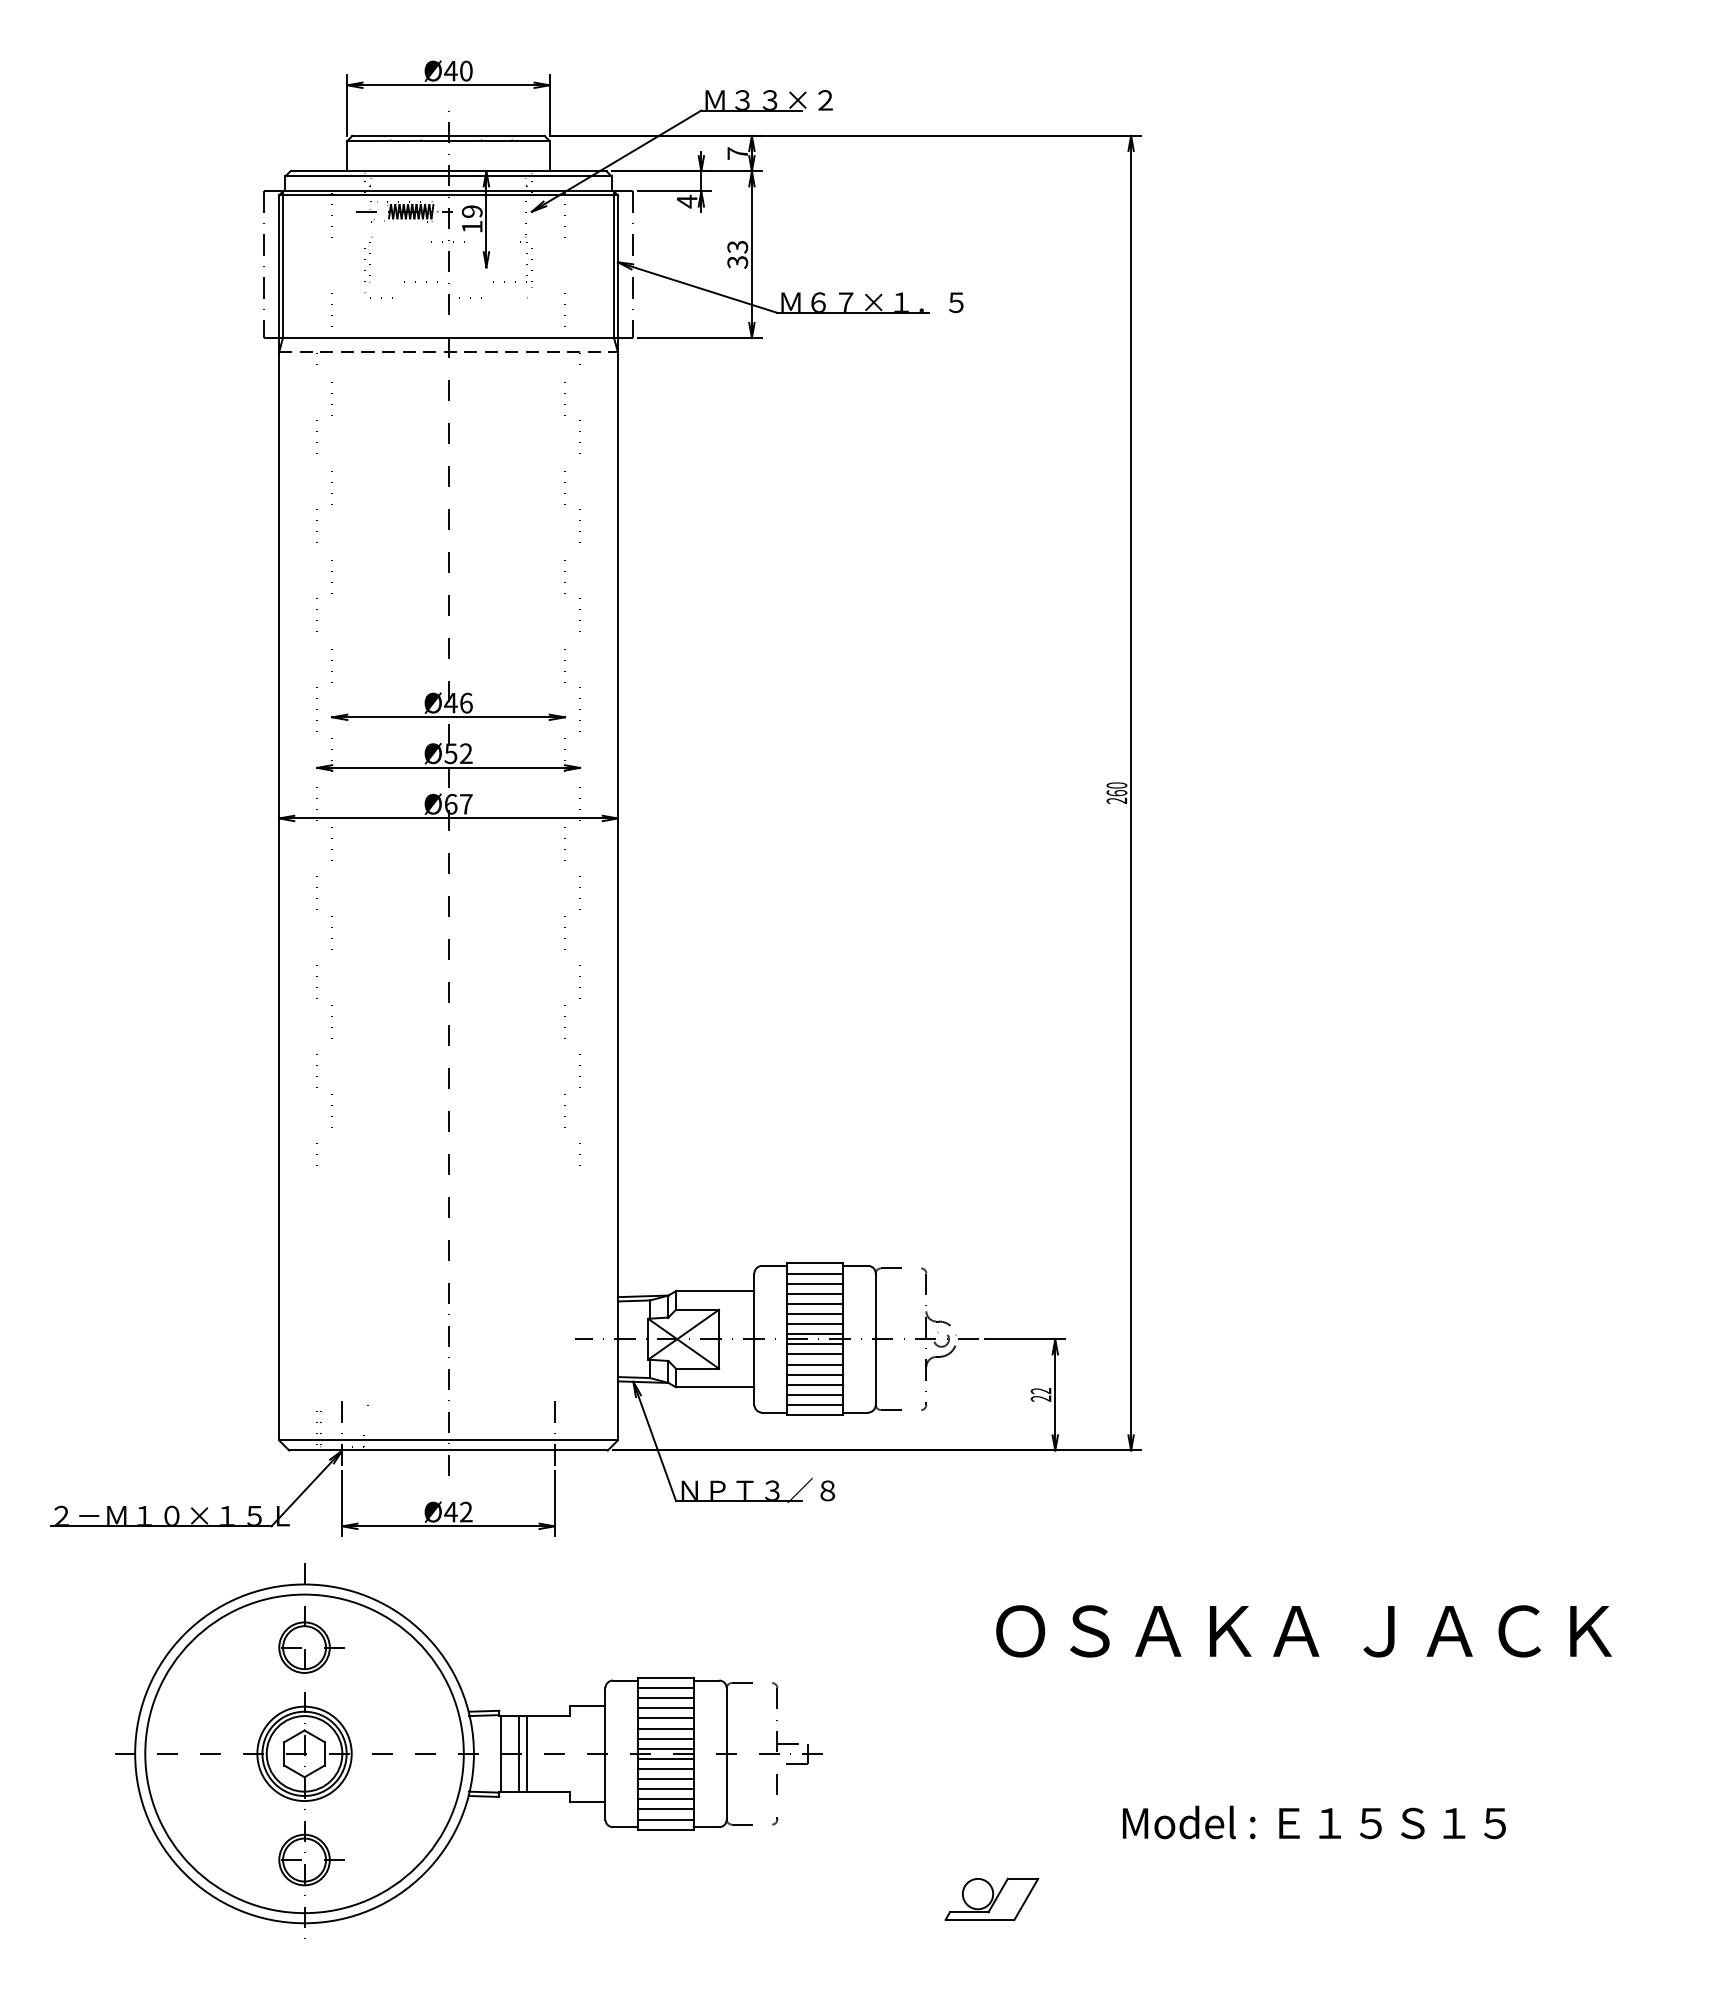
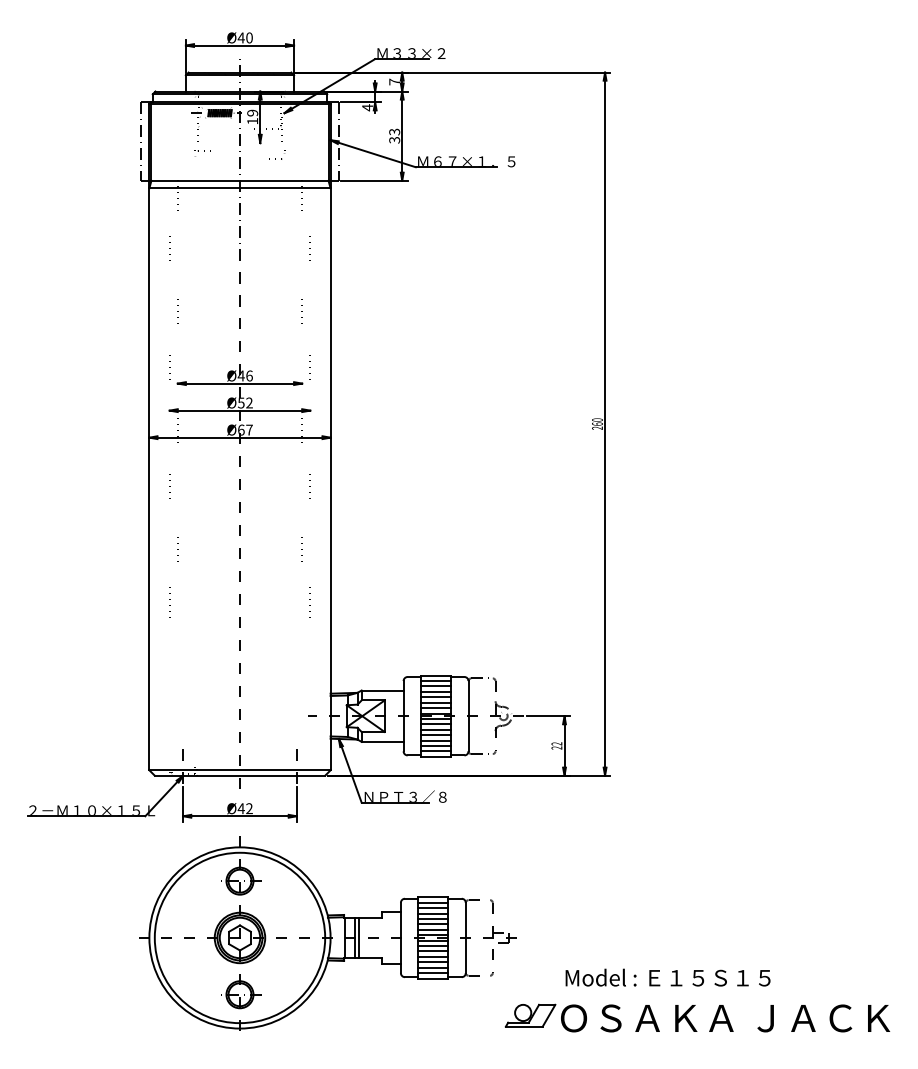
line: (447, 352) -> (239, 188), dashed -> solid
text: (1303, 1631) -> (725, 1018), moved
part: (468, 1745) -> (327, 933), moved
text: (1313, 1822) -> (667, 977), moved

